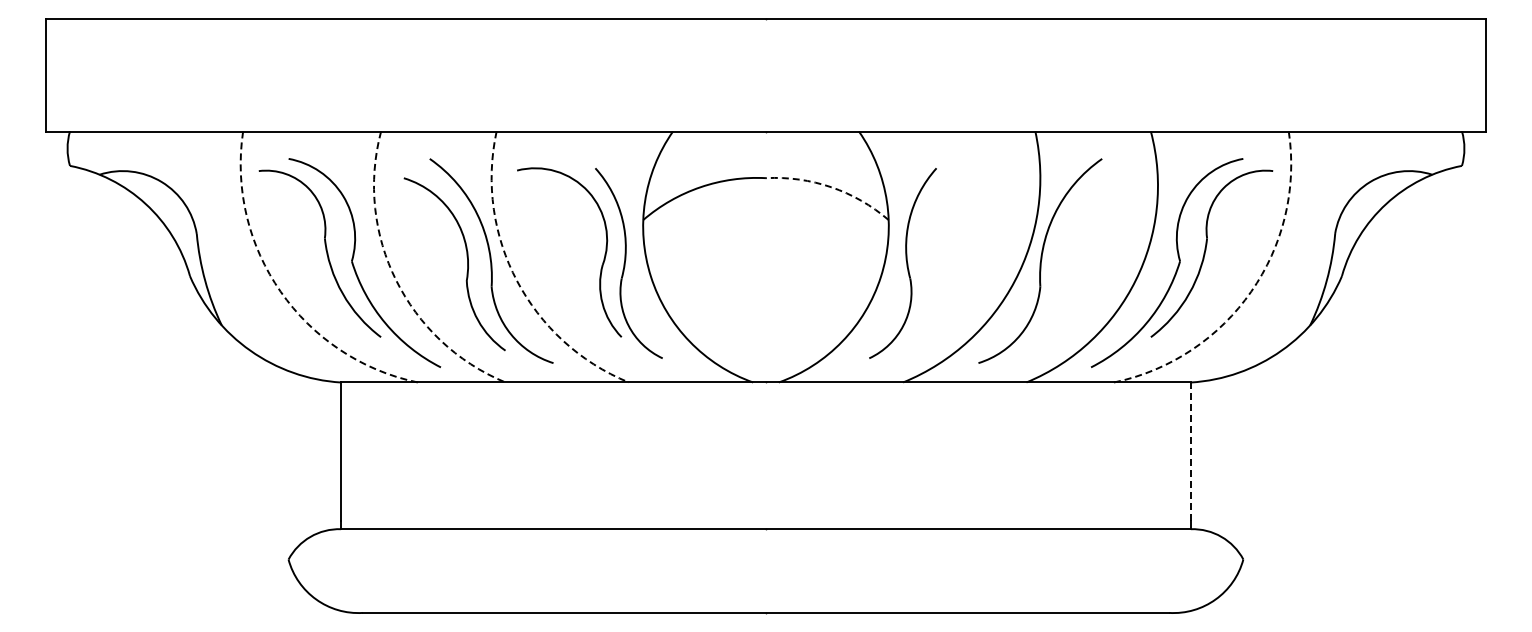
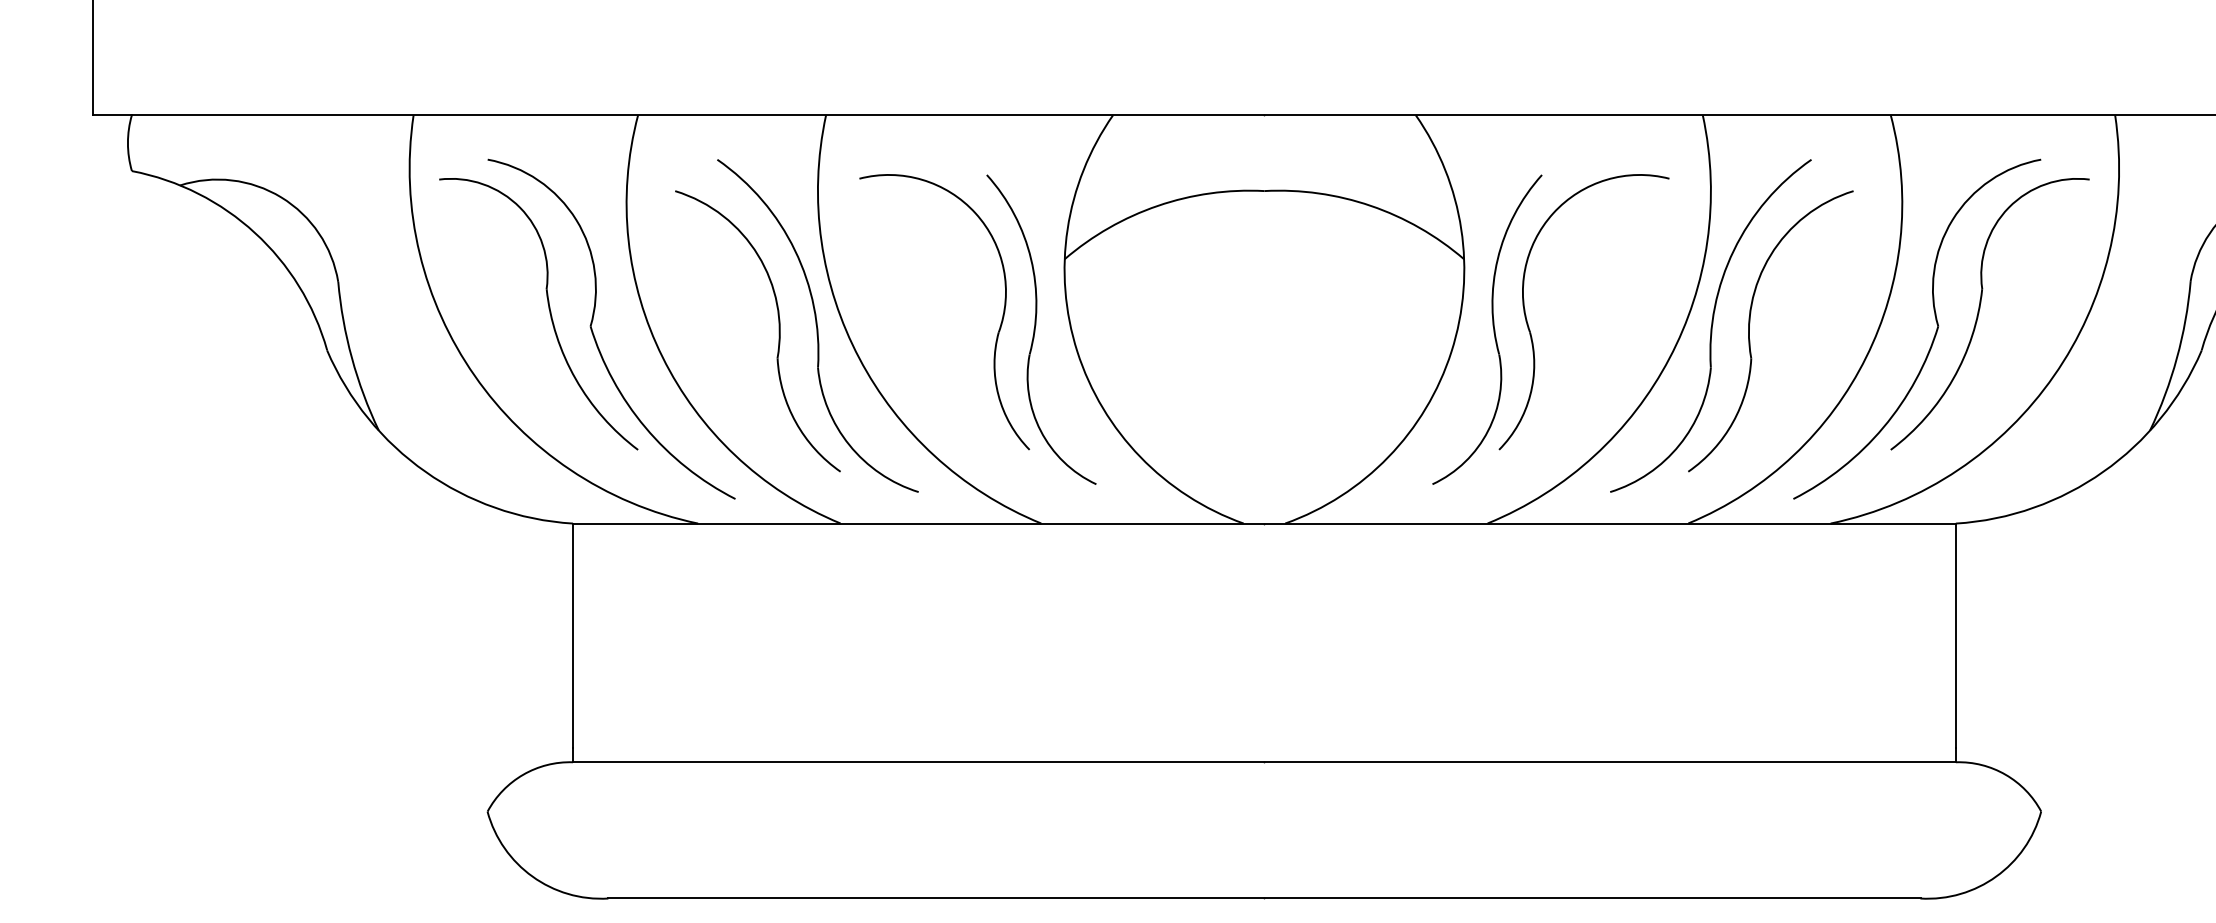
arc: (831, 187) -> (1371, 206), dashed -> solid
part: (929, 262) -> (1530, 328), added
part: (1064, 264) -> (1750, 331), added
arc: (396, 280) -> (663, 357), dashed -> solid
arc: (517, 281) -> (860, 359), dashed -> solid
arc: (280, 291) -> (474, 375), dashed -> solid
arc: (1251, 291) -> (2054, 375), dashed -> solid
line: (1190, 451) -> (1955, 635), dashed -> solid

